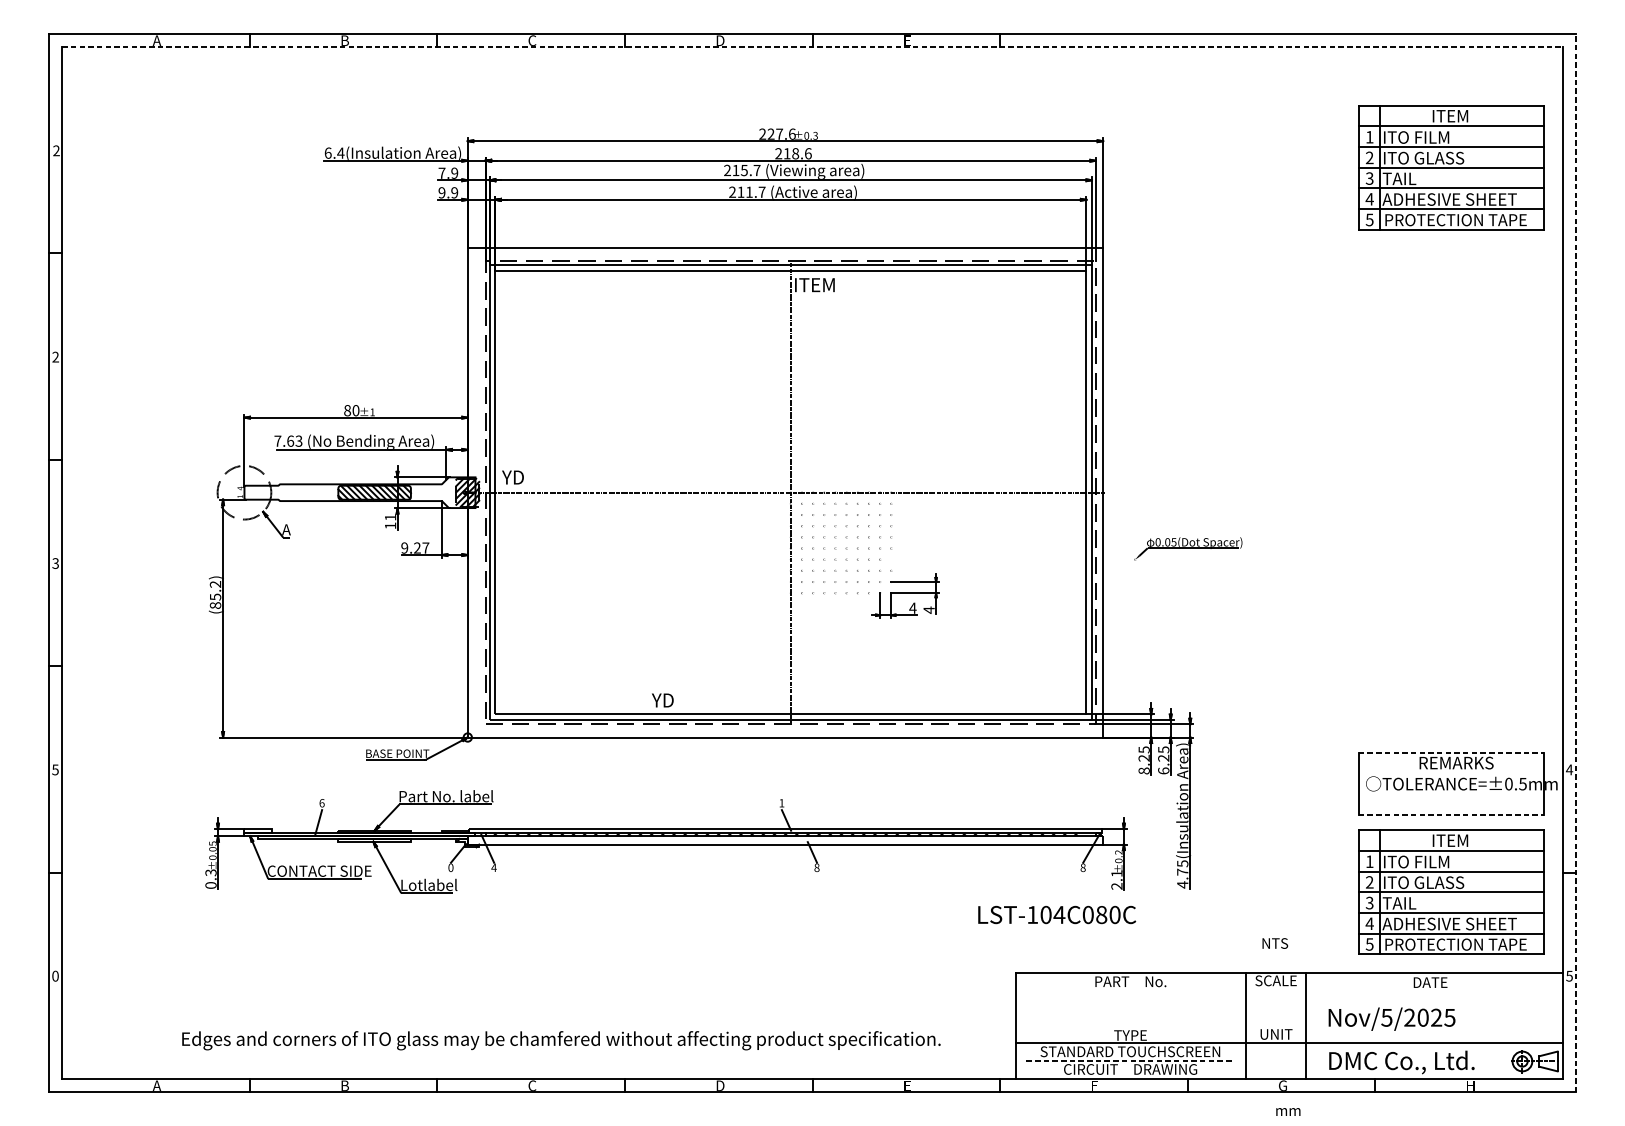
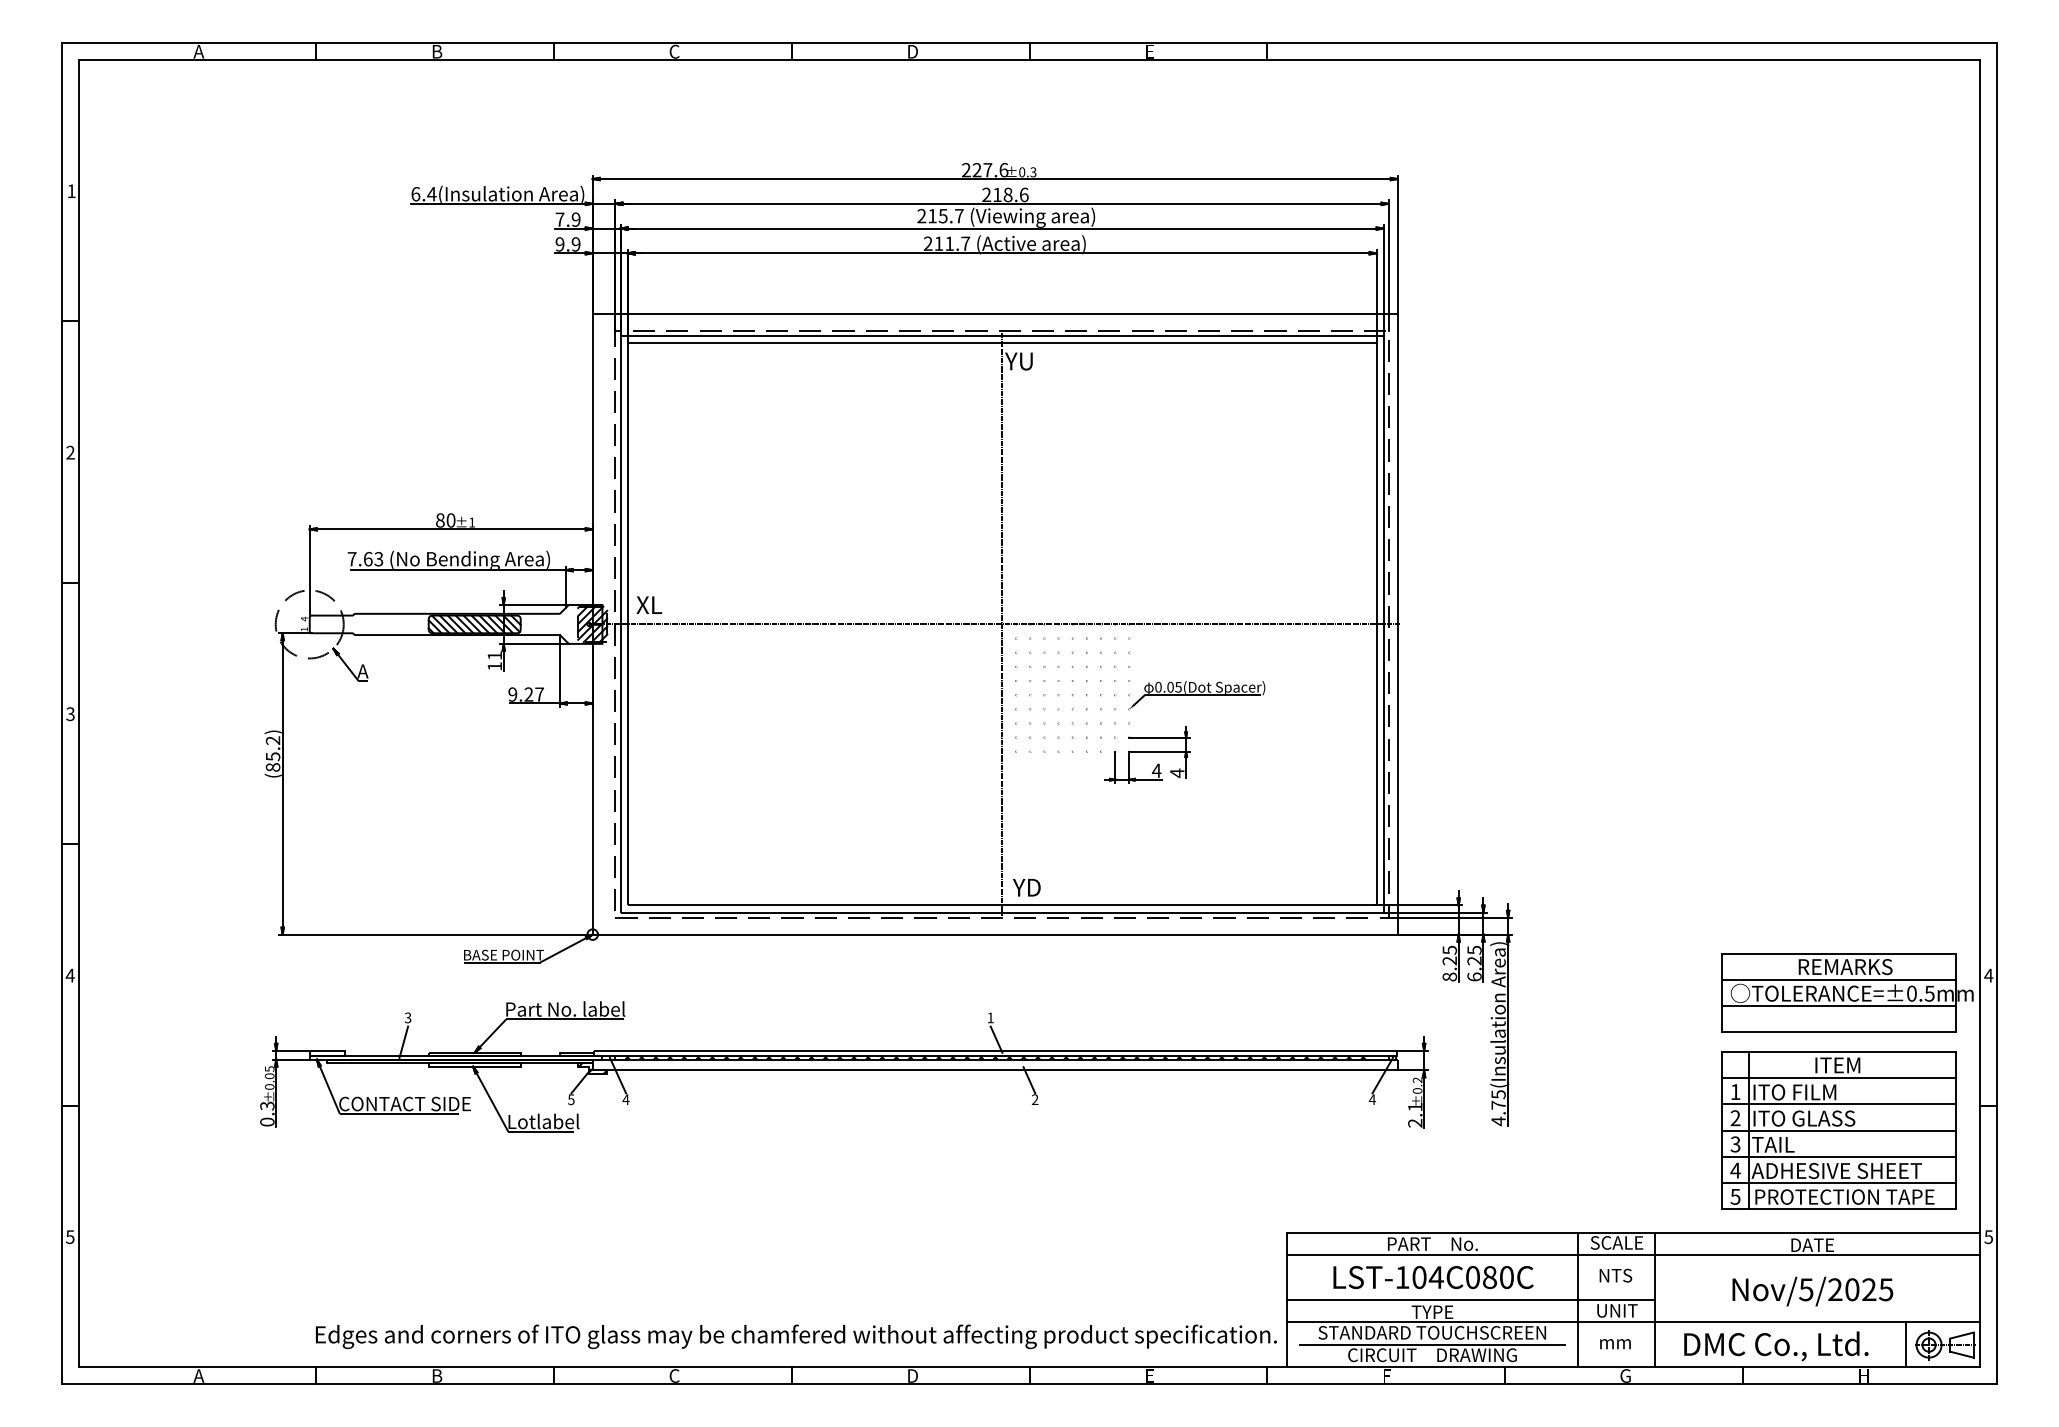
line: (812, 46) -> (1029, 59), dashed -> solid
text: (56, 150) -> (71, 190), 2 -> 1
part: (1450, 167) -> (1838, 212), removed
text: (814, 285) -> (1031, 361), ITEM -> YU
text: (512, 476) -> (649, 604), YD -> XL
part: (1188, 548) -> (1196, 695), moved
line: (1576, 563) -> (1997, 713), dashed -> solid
text: (662, 700) -> (1026, 887), moved
line: (1451, 752) -> (1839, 953), dashed -> solid
text: (54, 769) -> (69, 975), 5 -> 4
line: (1450, 772) -> (1838, 979), added
line: (1450, 794) -> (1838, 1006), added
text: (321, 802) -> (407, 1017), 6 -> 3
line: (1451, 814) -> (1839, 1032), dashed -> solid
text: (451, 867) -> (571, 1099), 0 -> 5
text: (816, 867) -> (1034, 1099), 8 -> 2
text: (1083, 867) -> (1372, 1099), 8 -> 4
text: (1057, 914) -> (1433, 1277), moved
text: (1274, 943) -> (1615, 1275), moved
text: (55, 975) -> (70, 1236), 0 -> 5
line: (1289, 990) -> (1633, 1255), added
text: (1391, 1019) -> (1812, 1291), moved
line: (1160, 1025) -> (1470, 1299), added
text: (561, 1040) -> (796, 1336), moved
line: (1131, 1060) -> (1433, 1344), dashed -> solid
line: (1503, 1060) -> (1905, 1344), added
text: (1288, 1112) -> (1615, 1344), moved

